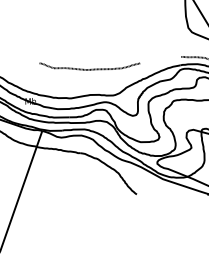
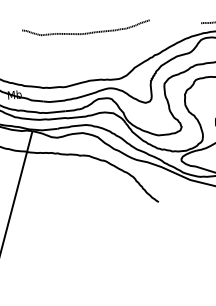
curve: (91, 68) -> (88, 31), moved

